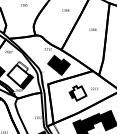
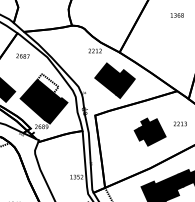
fill: (18, 75) -> (40, 99), added
fill: (79, 93) -> (152, 132), added

